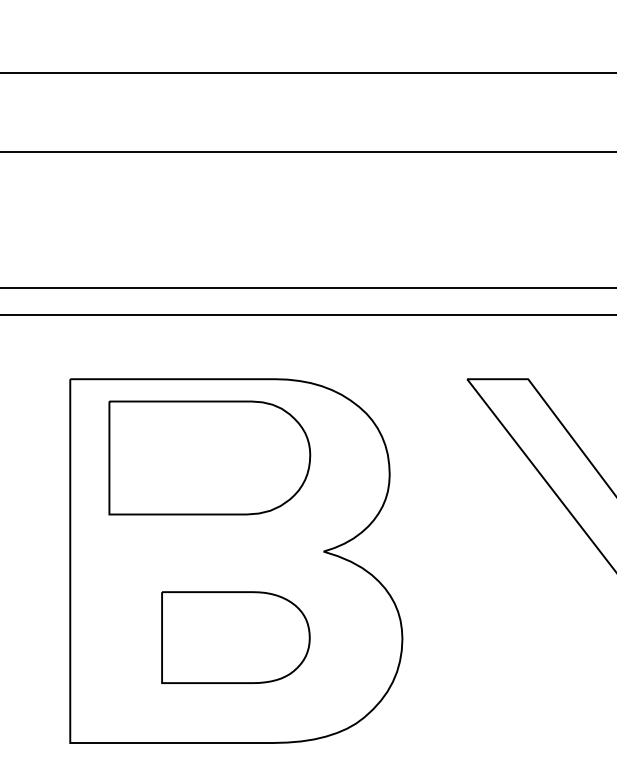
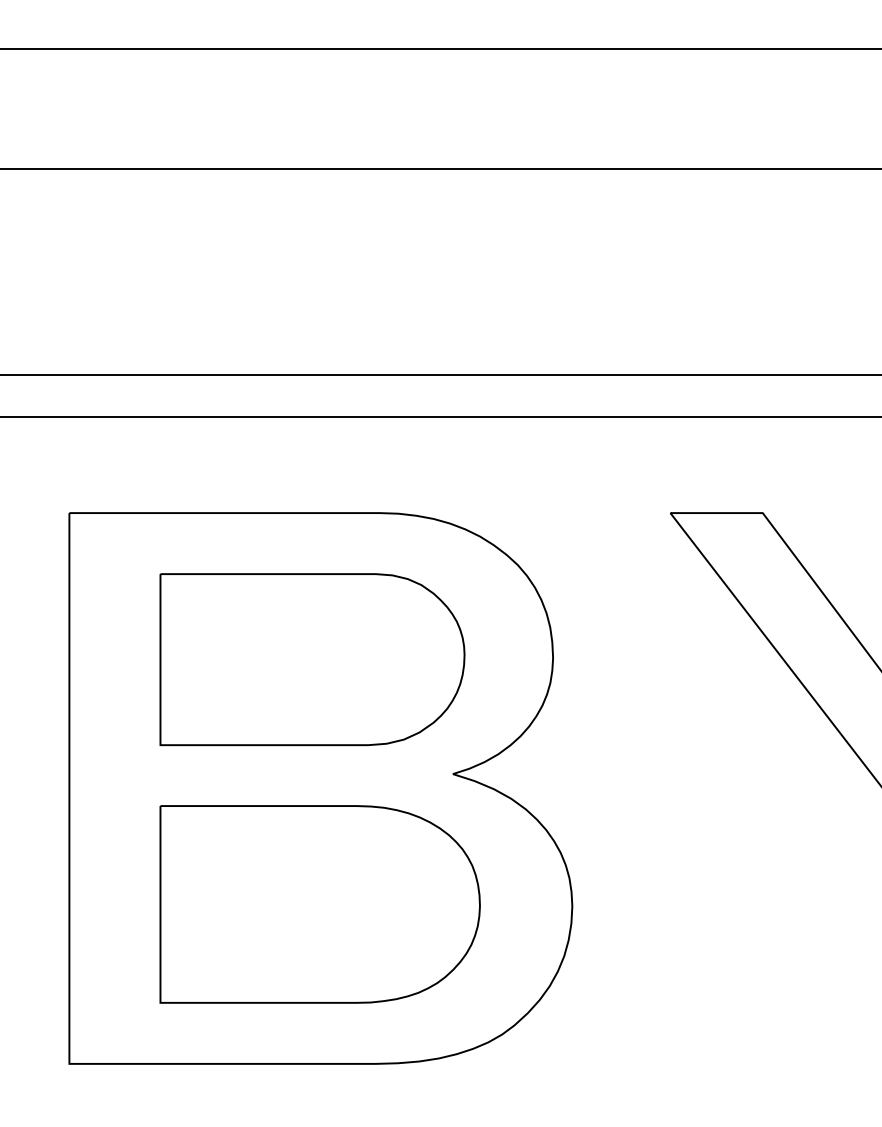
part: (209, 457) -> (312, 658), moved
part: (235, 637) -> (319, 904), size x1.43

